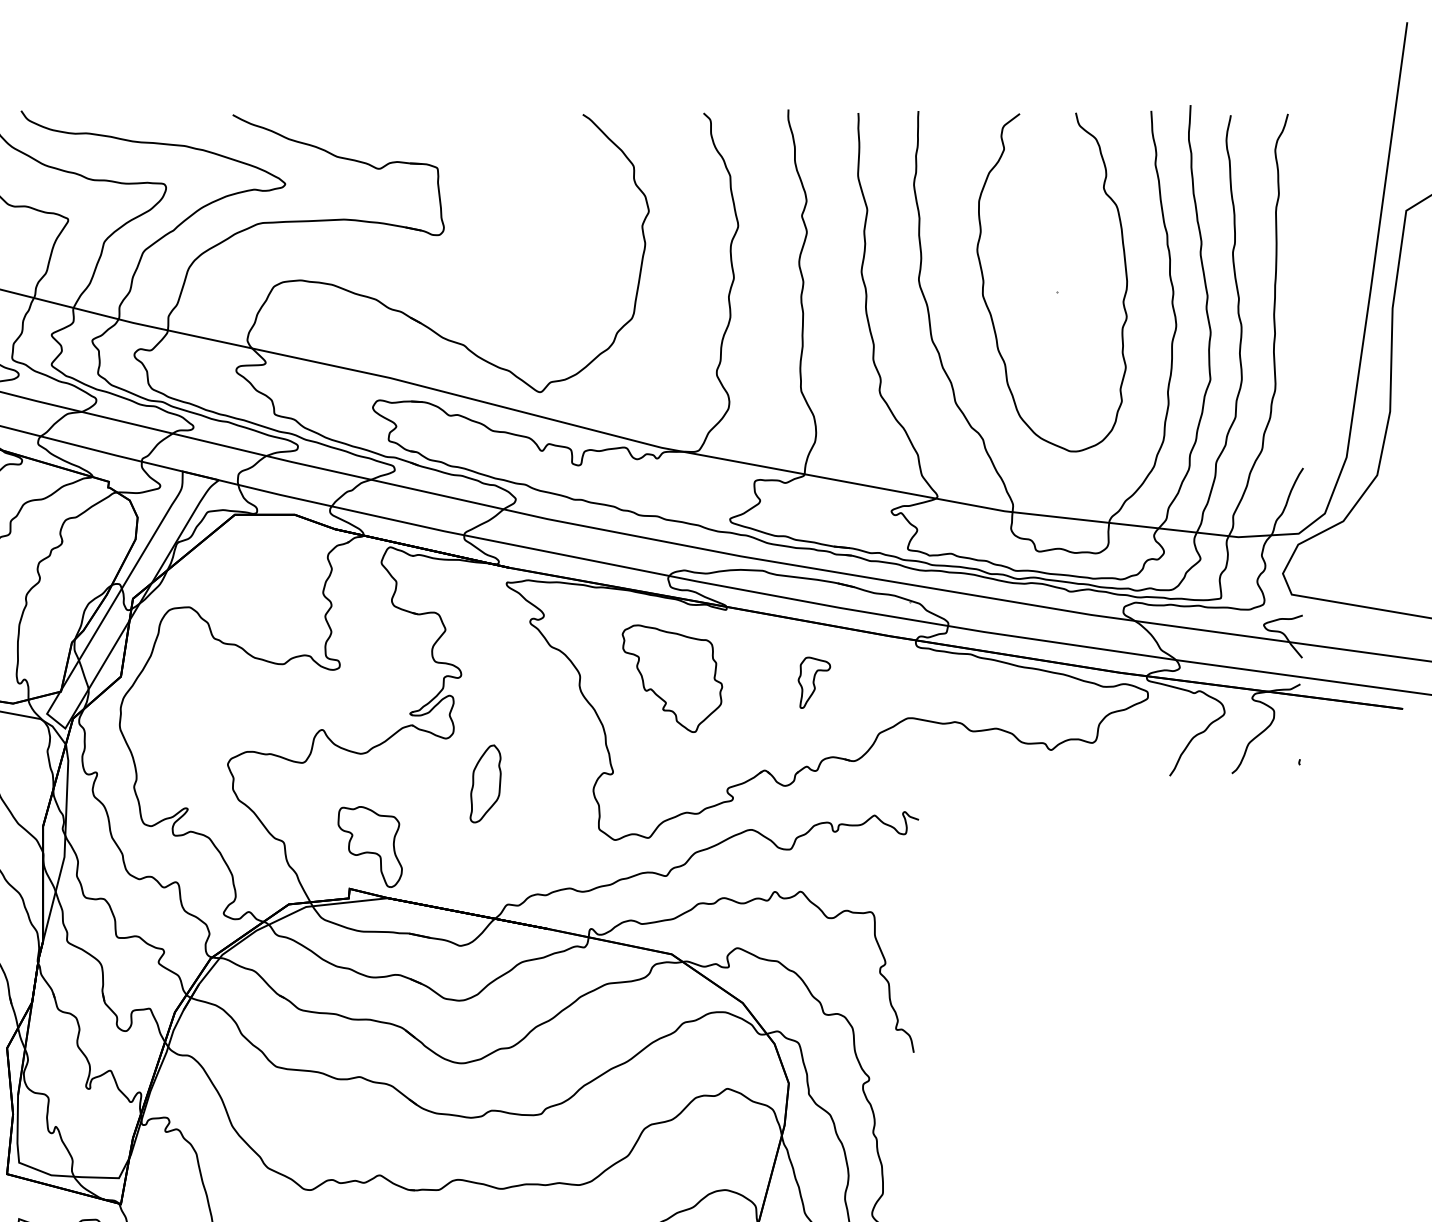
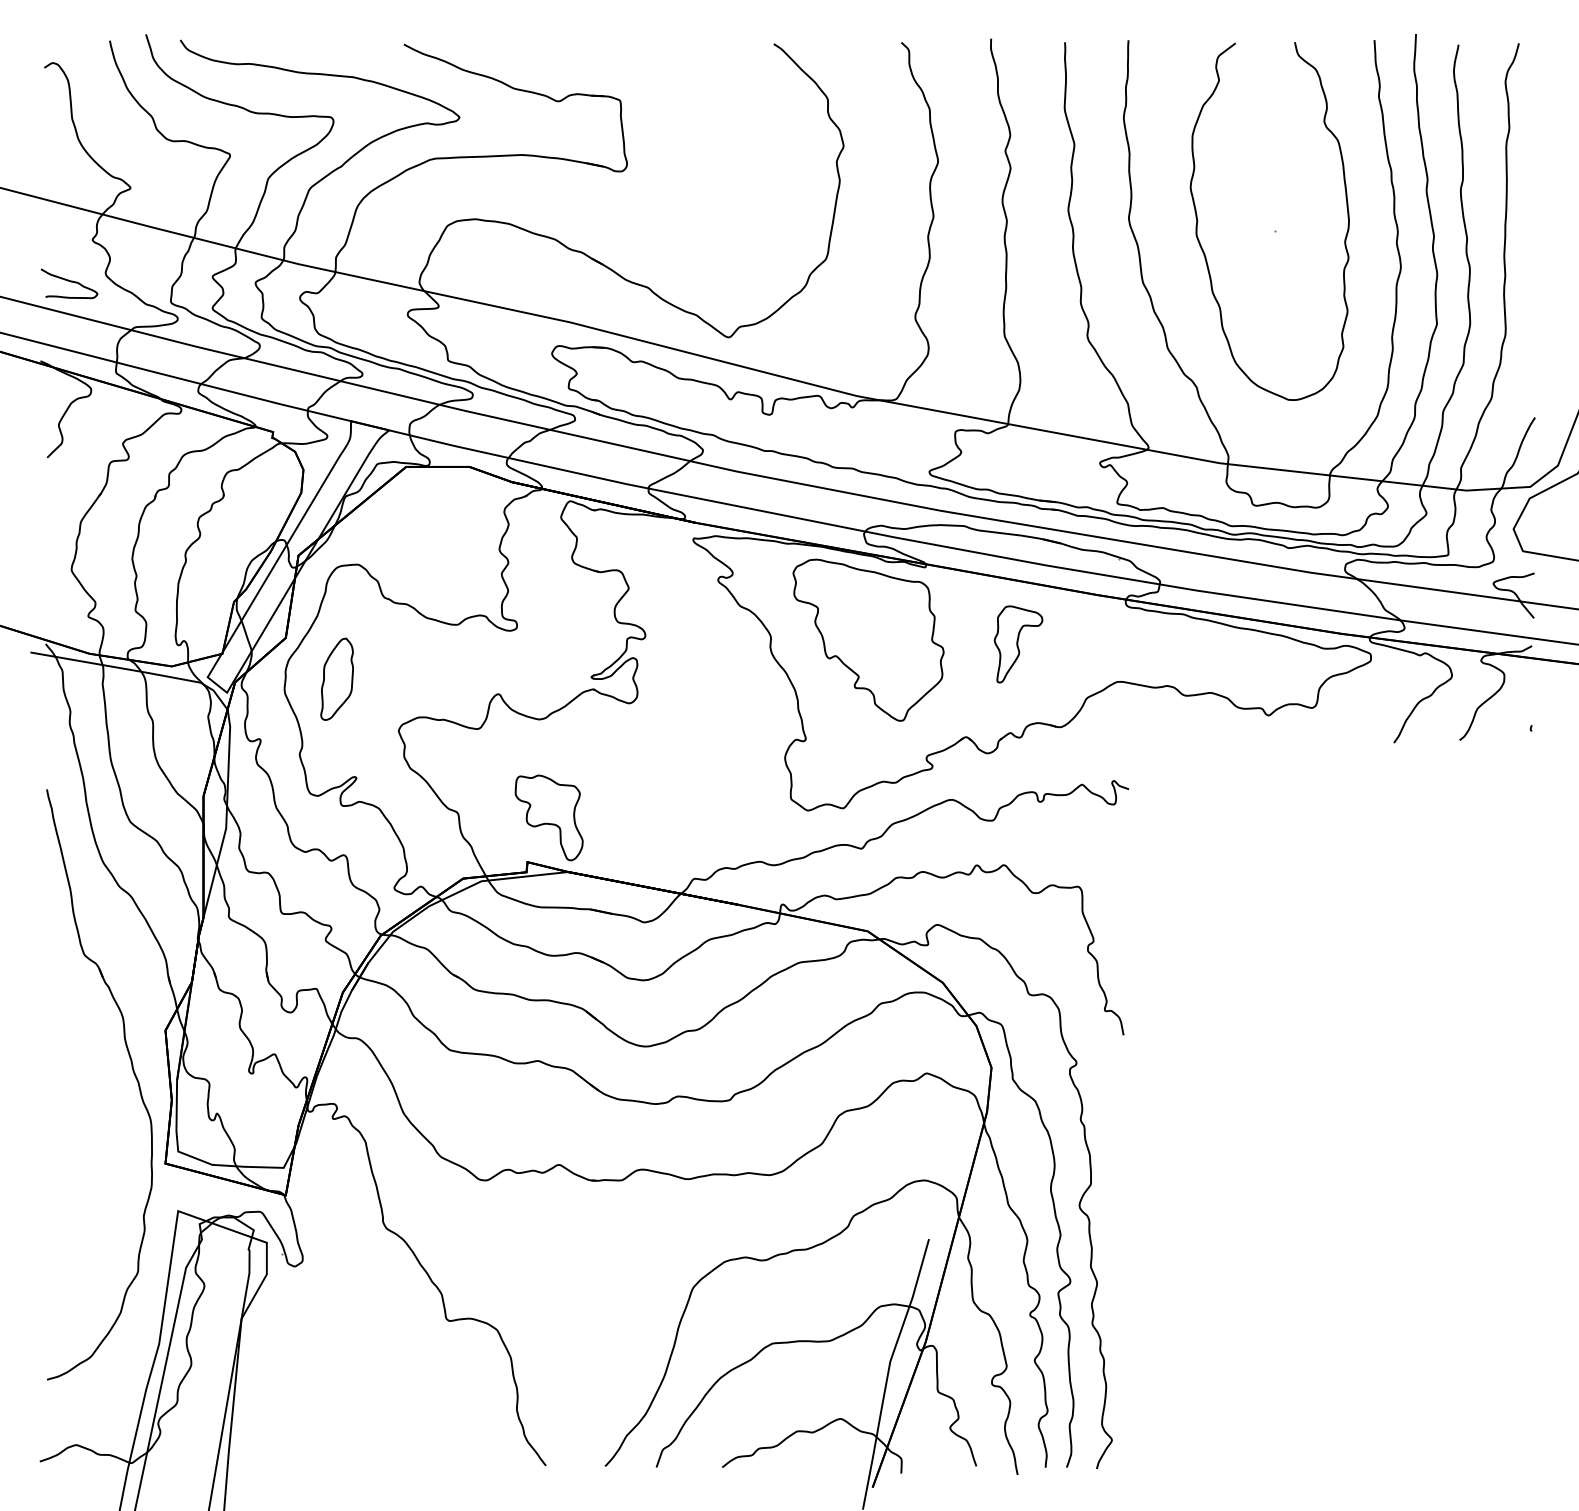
part: (672, 678) -> (868, 639), size x1.43
part: (814, 682) -> (1018, 644), size x1.43
part: (485, 783) -> (336, 678), moved

